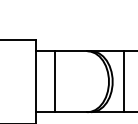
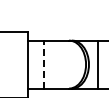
line: (55, 81) -> (43, 64), solid -> dashed

